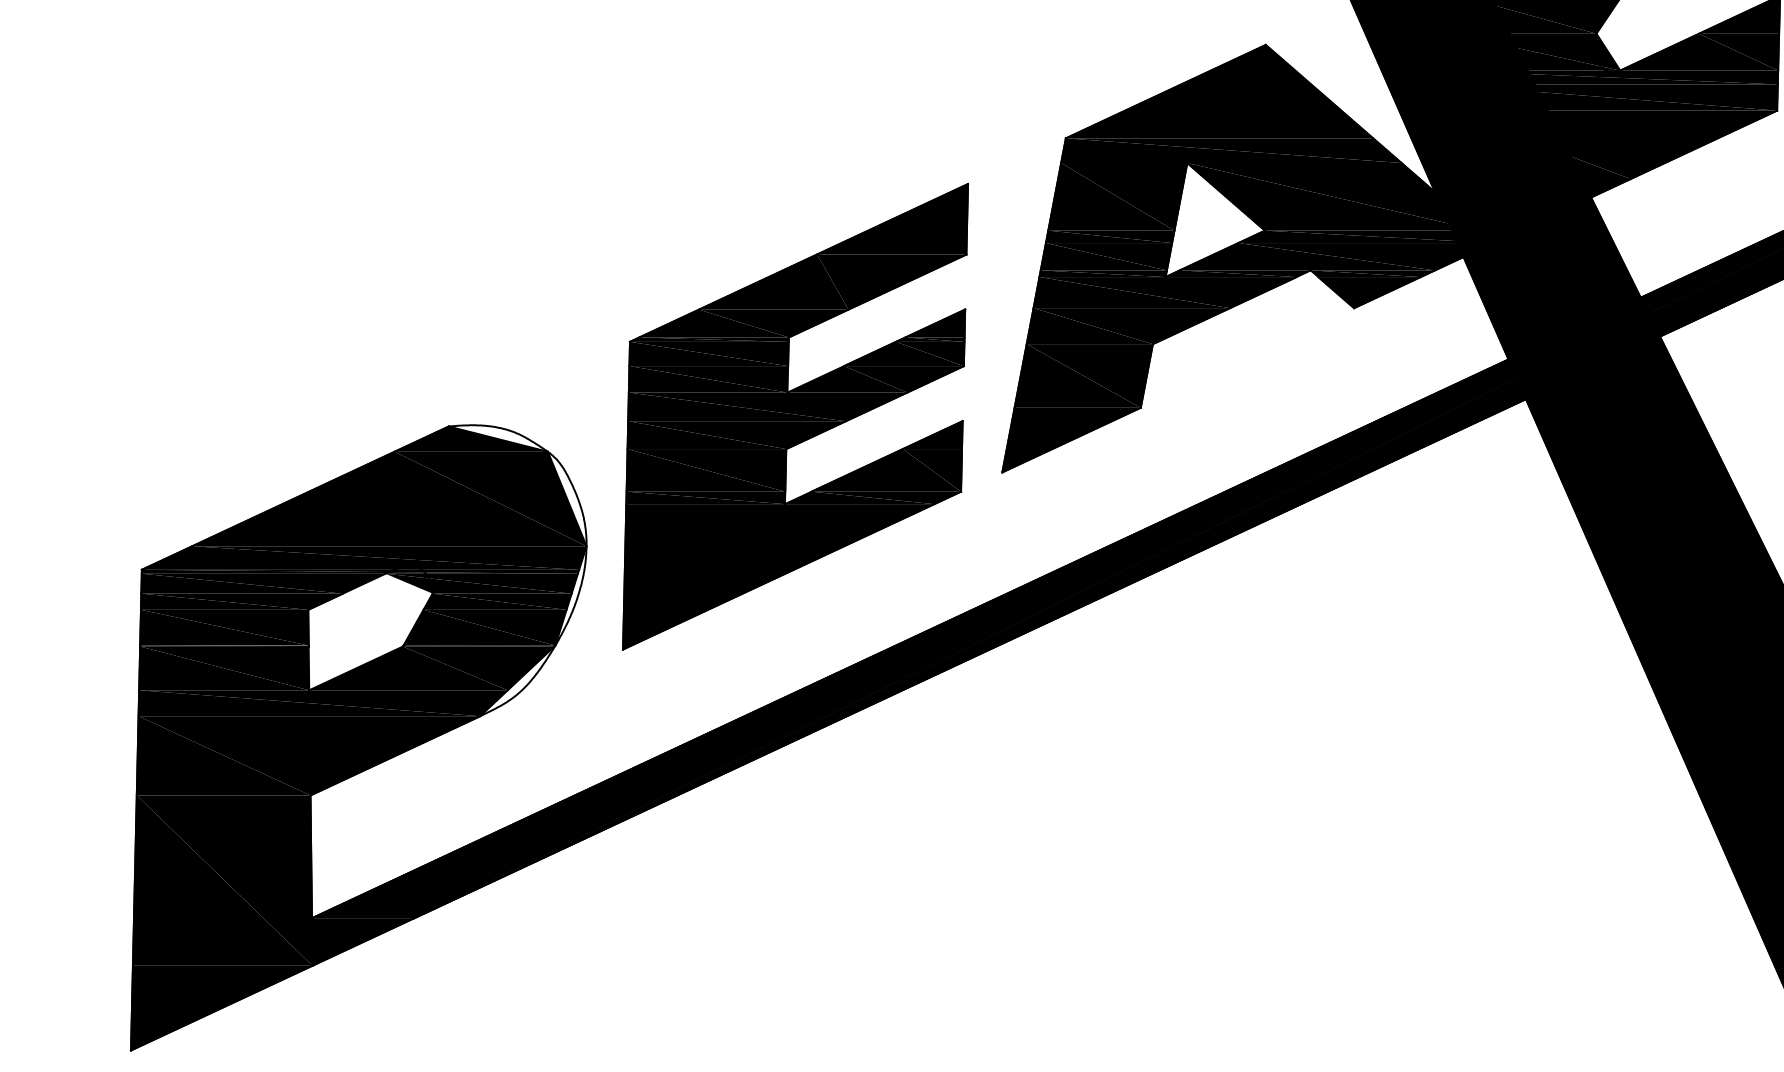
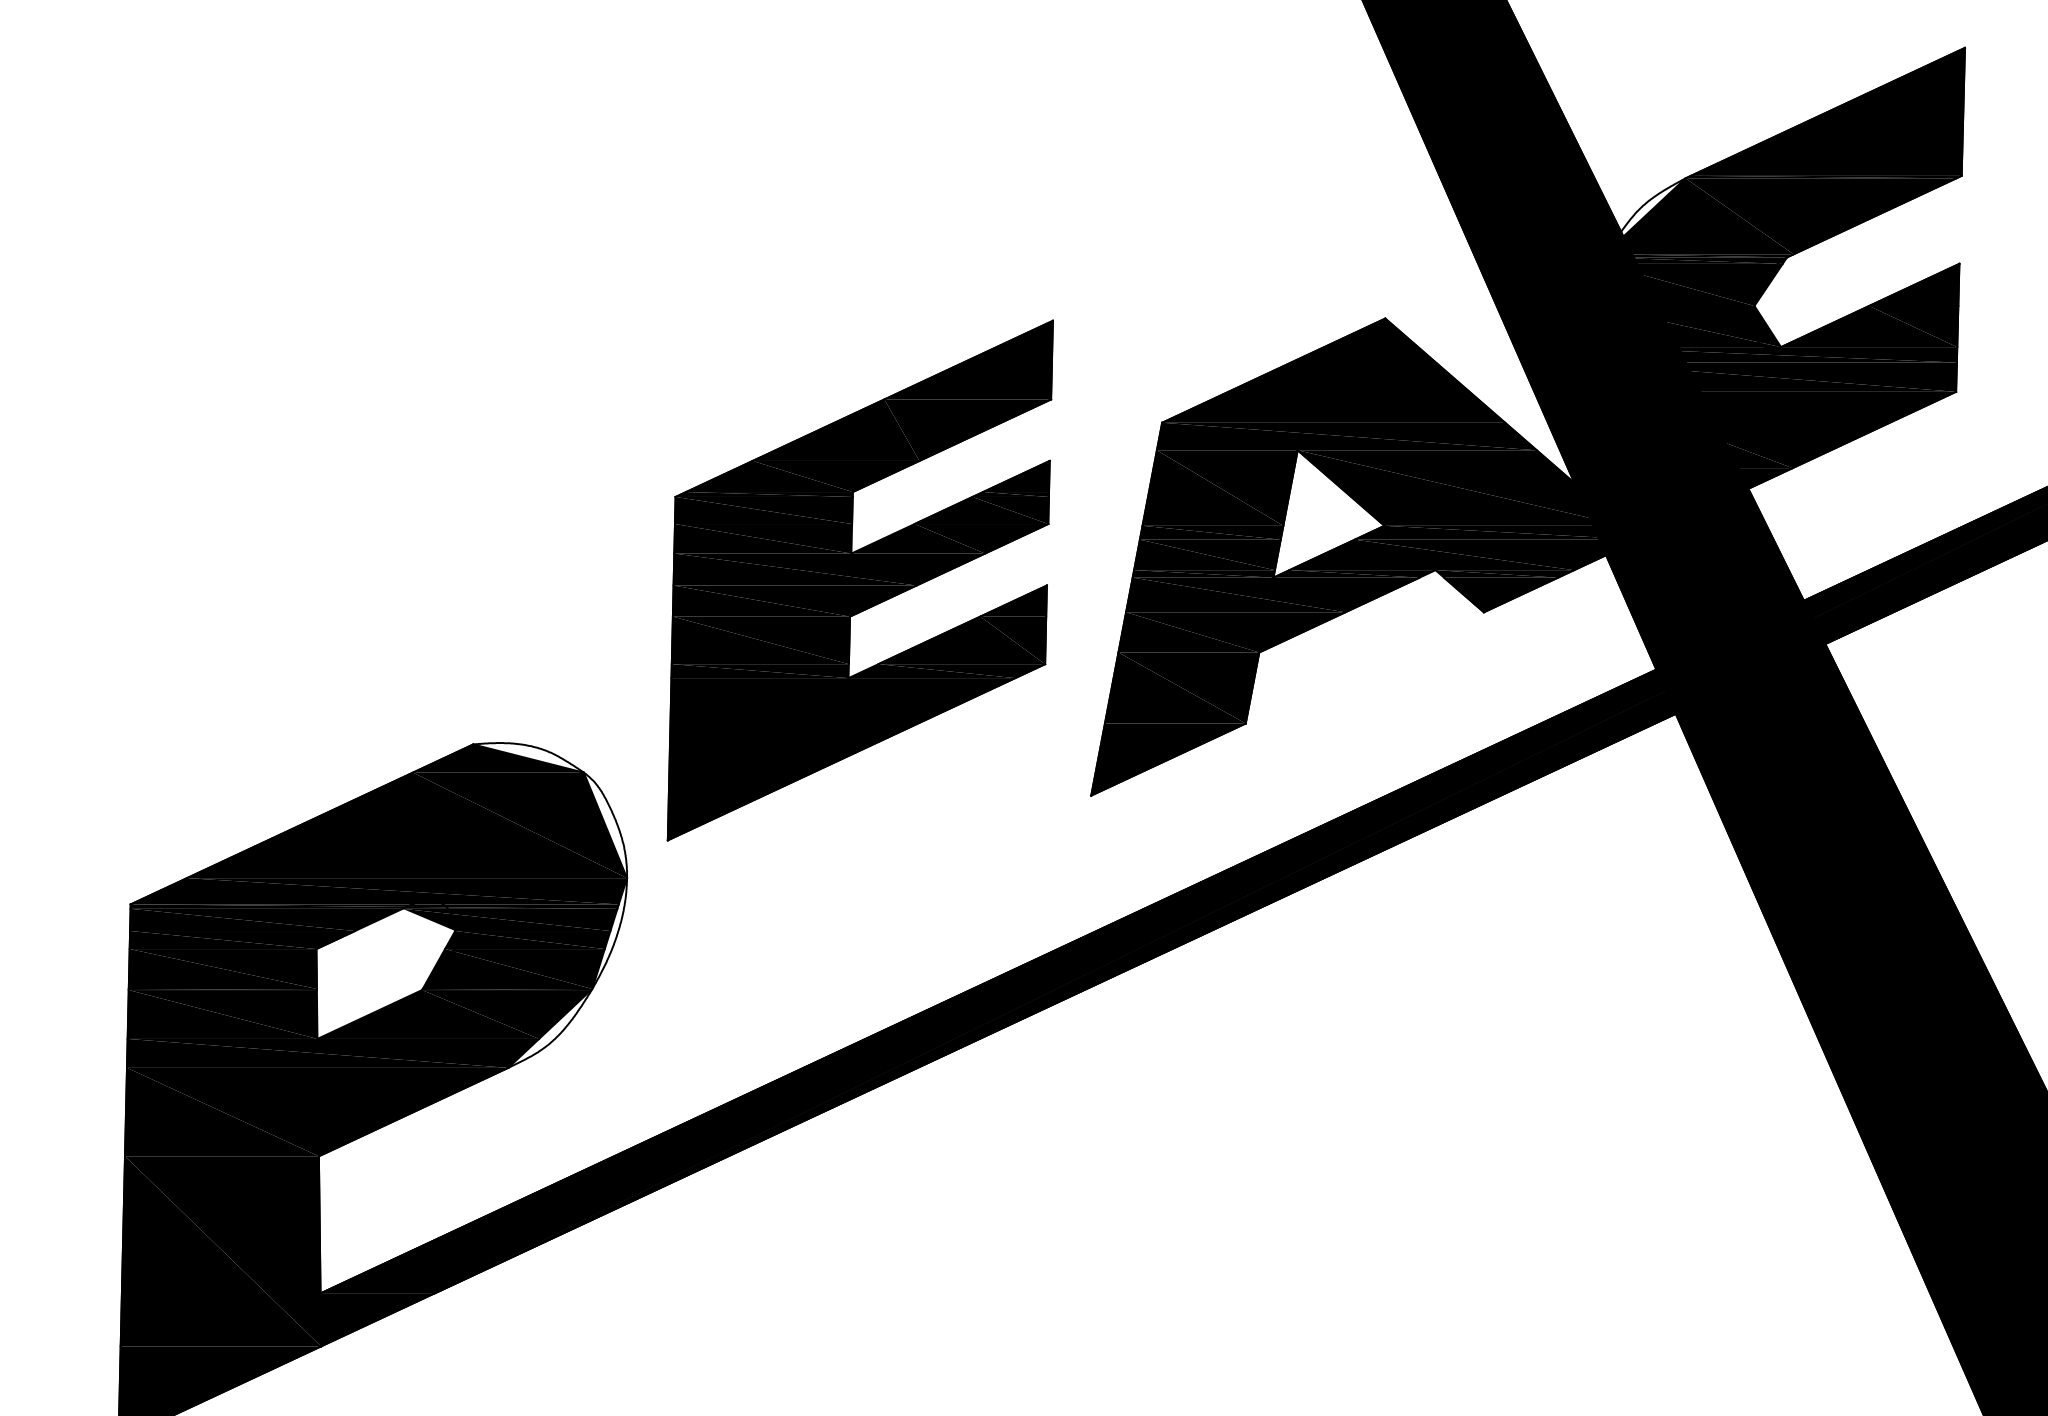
part: (794, 416) -> (859, 580), moved

